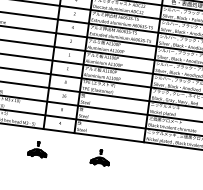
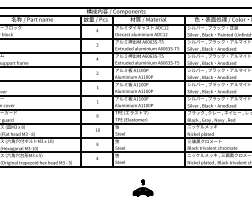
part: (37, 148) -> (77, 187), removed

